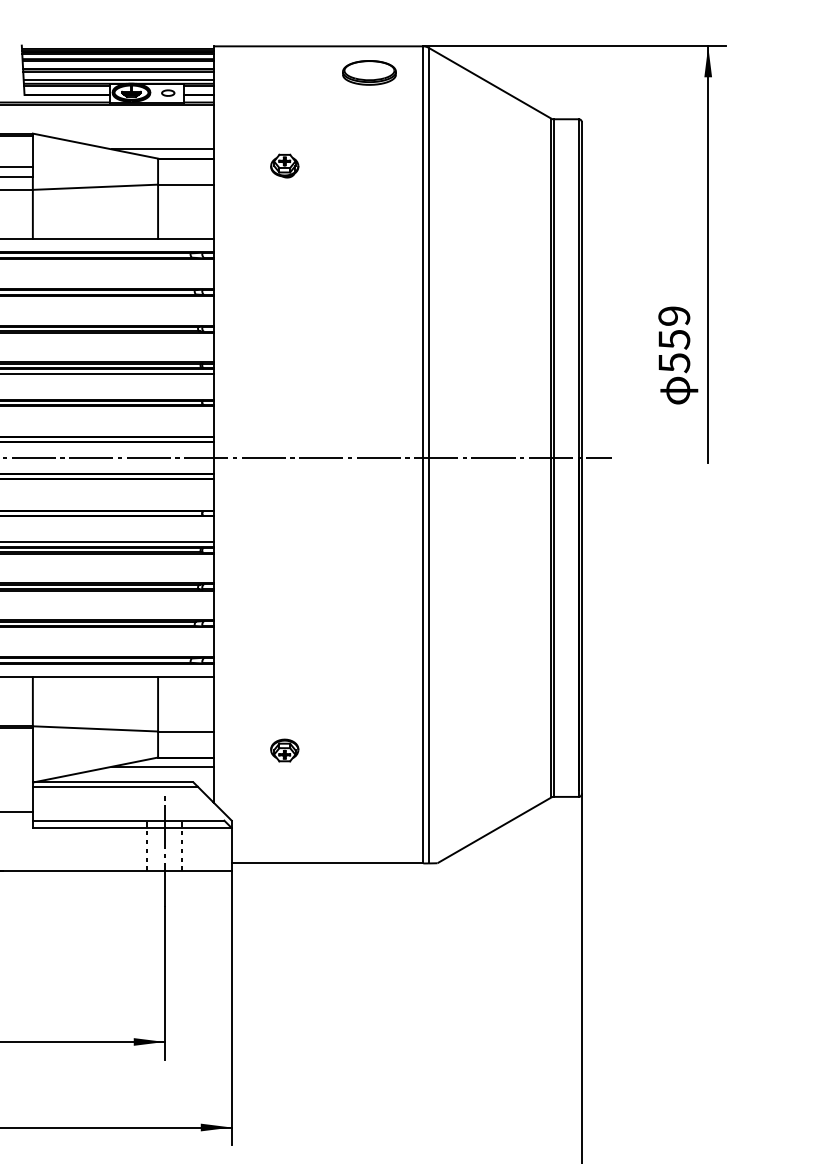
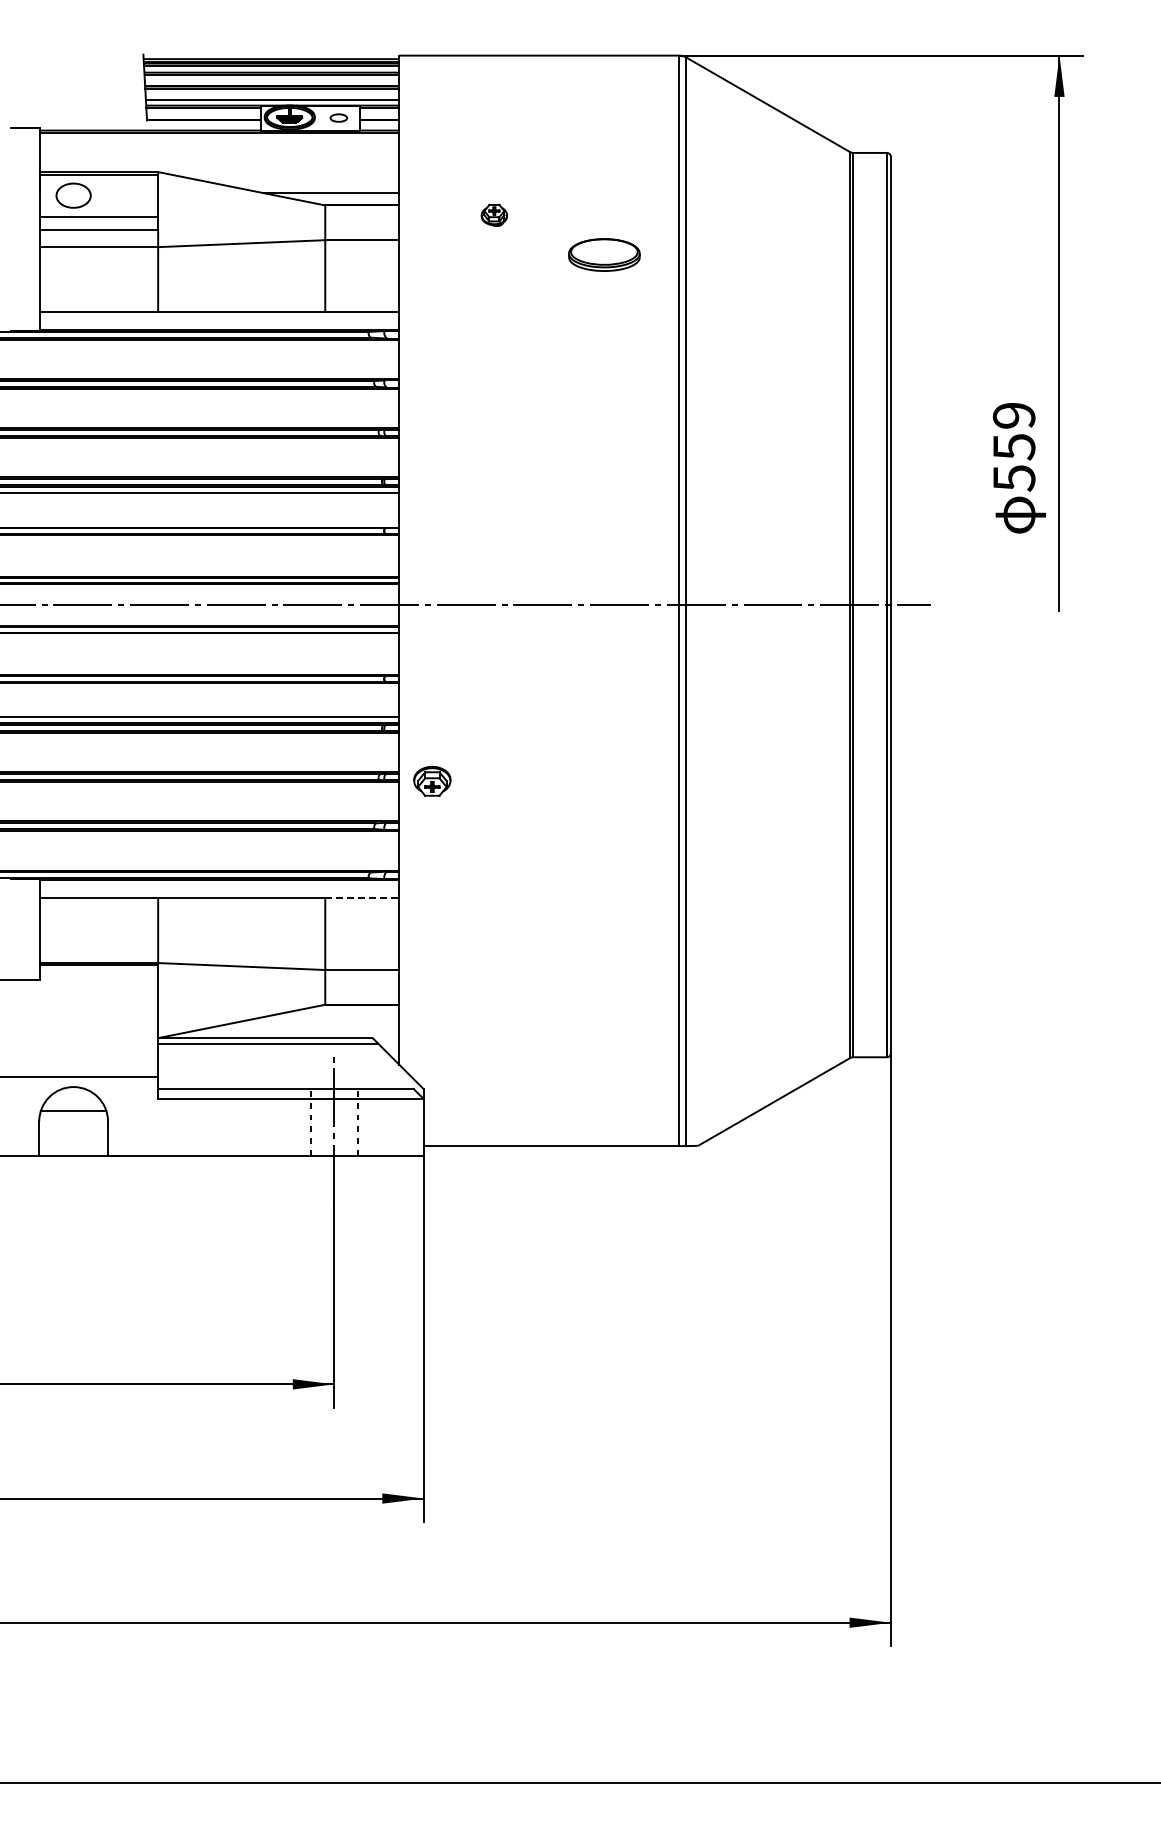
part: (369, 72) -> (604, 254), moved
part: (284, 166) -> (494, 215), size x0.7
line: (185, 677) -> (362, 897), solid -> dashed
part: (284, 749) -> (432, 780), moved
line: (162, 767) -> (331, 1017), removed

